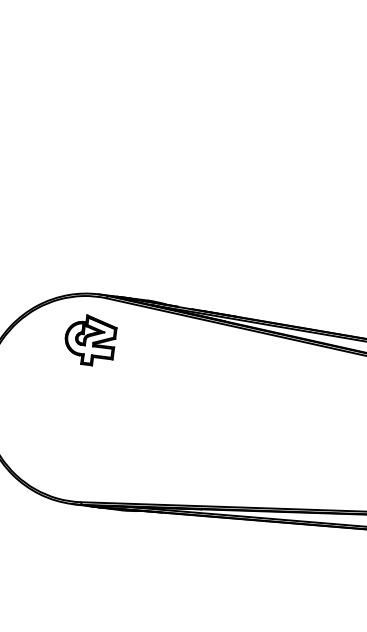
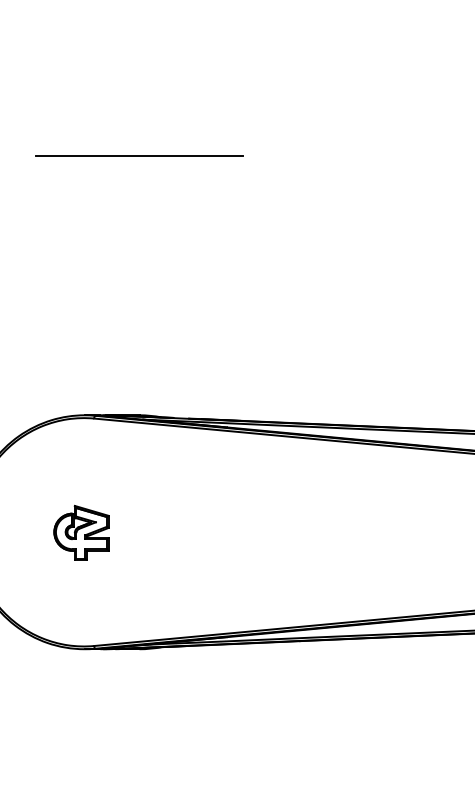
line: (177, 67) -> (139, 155), added
part: (90, 339) -> (81, 532), moved

